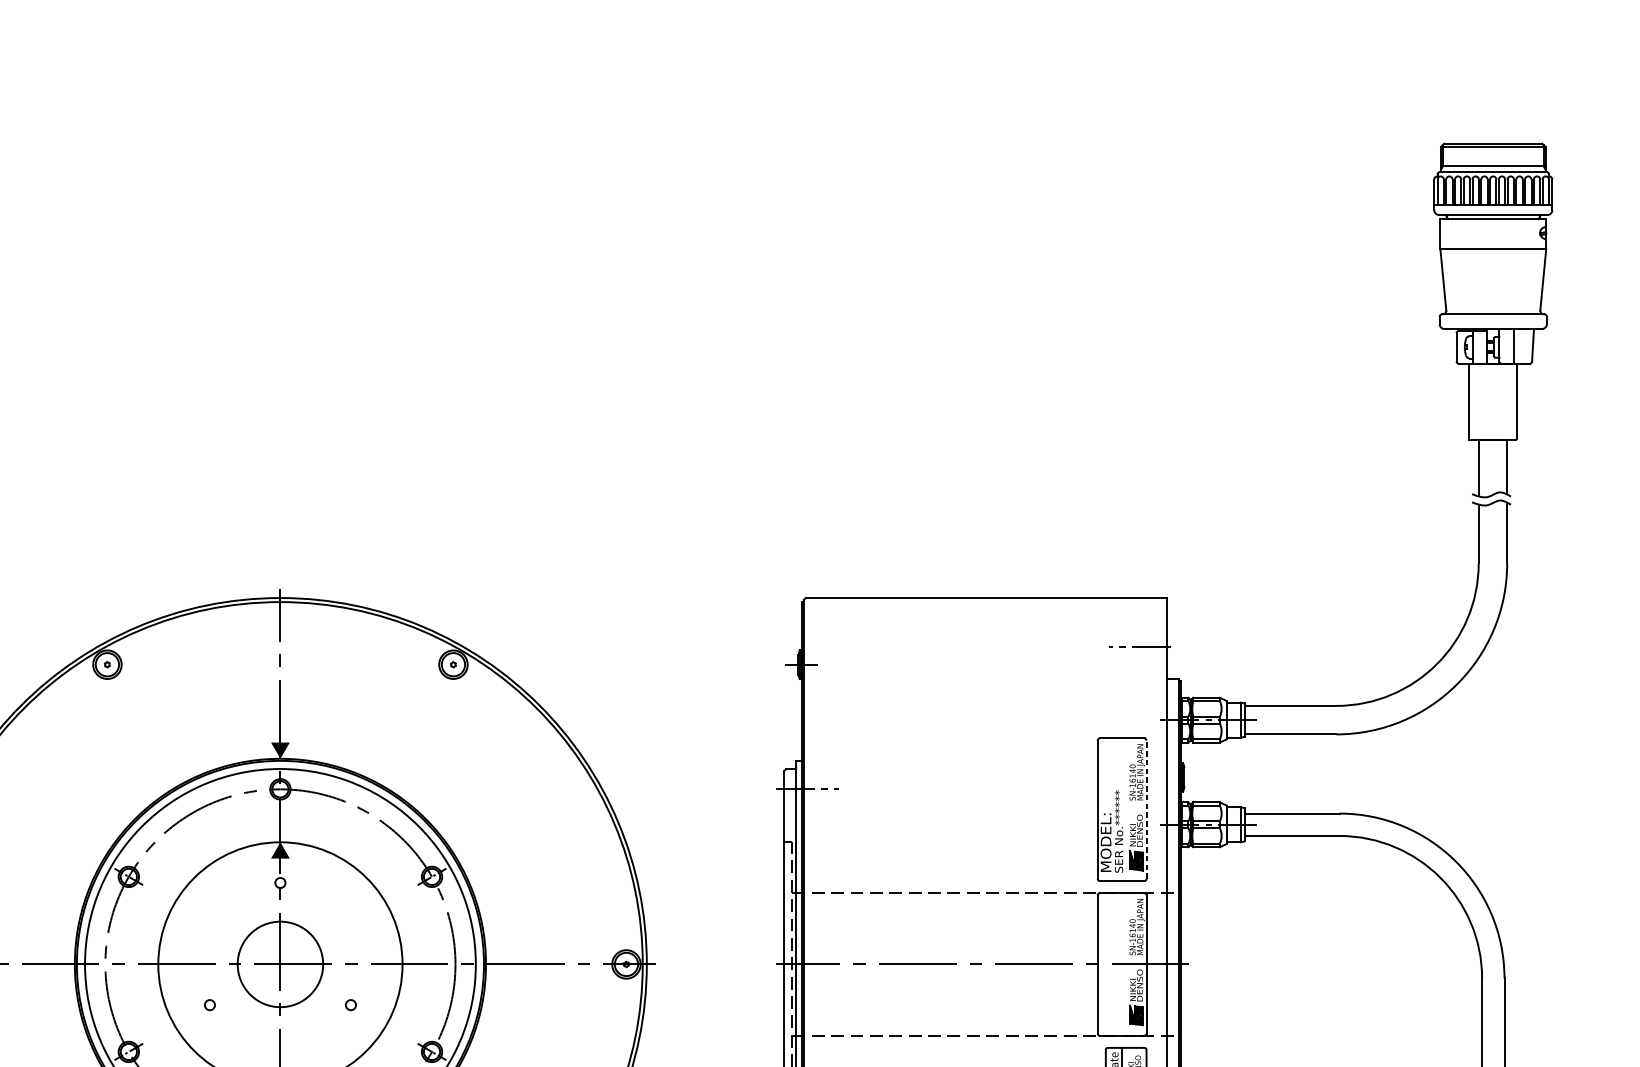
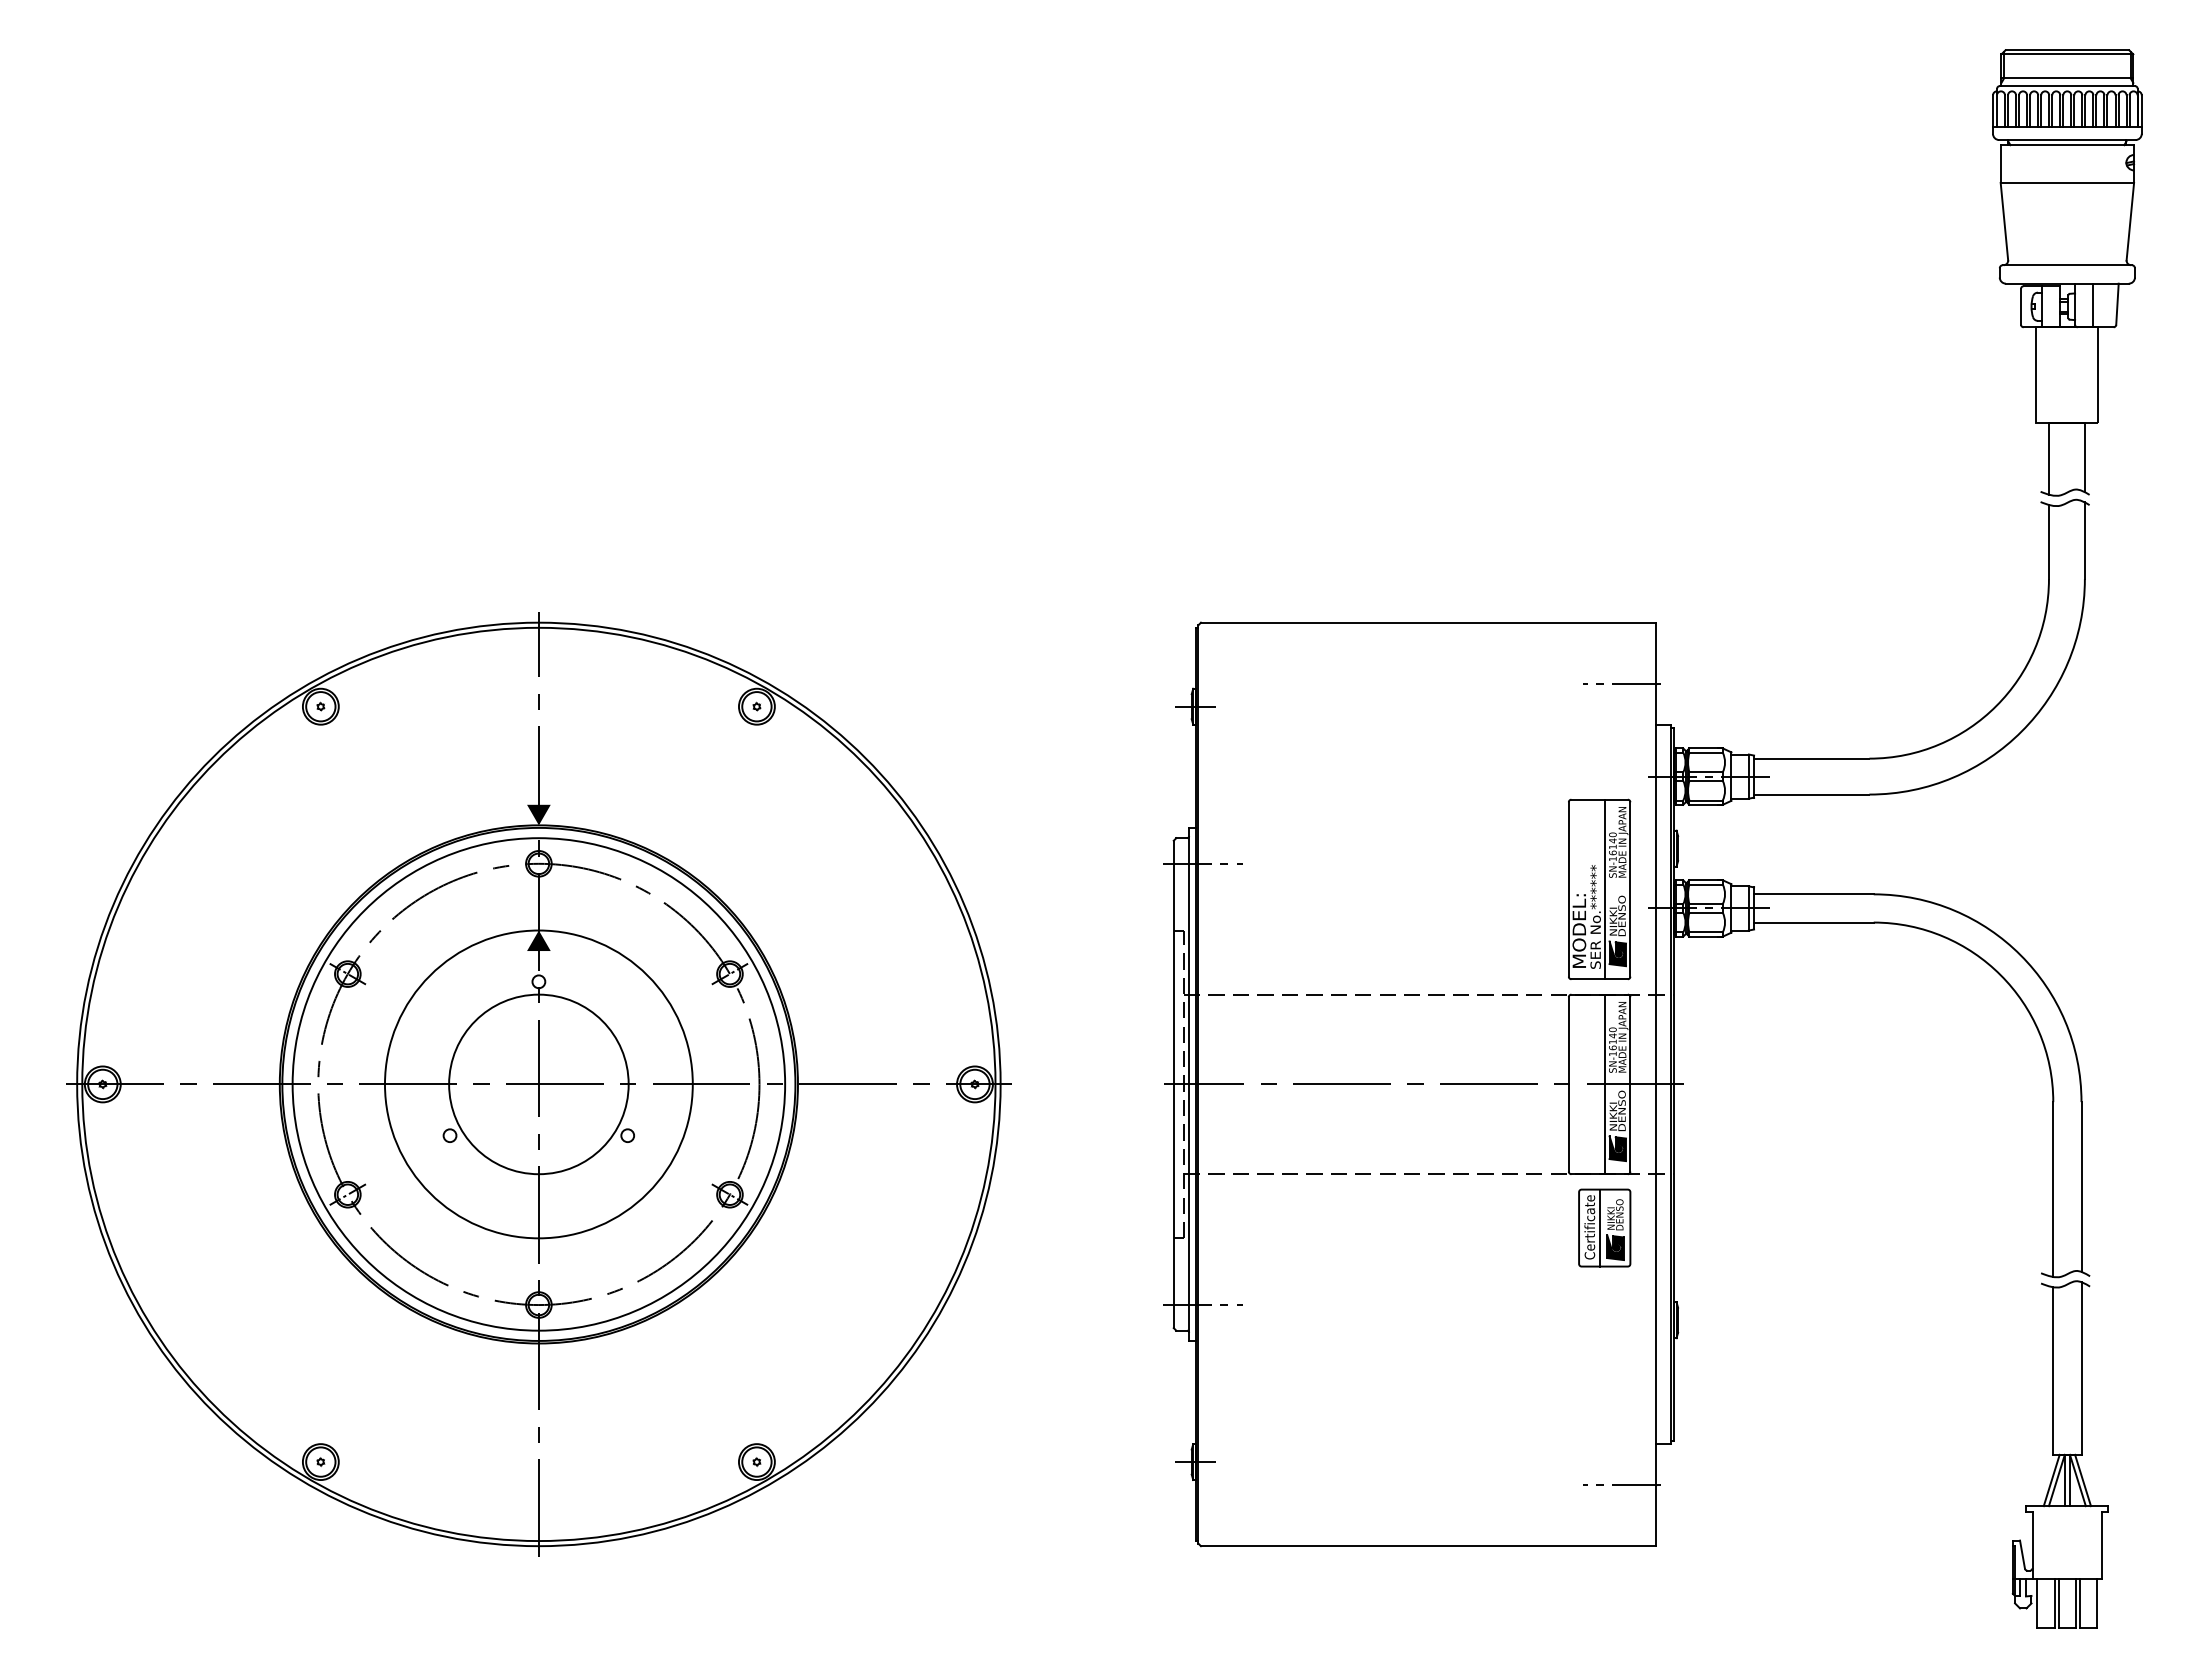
line: (1146, 808) -> (1630, 888), dashed -> solid
line: (1126, 809) -> (1604, 889), added
circle: (280, 964) -> (538, 1084), size x1.67
line: (1126, 964) -> (1604, 1084), added

